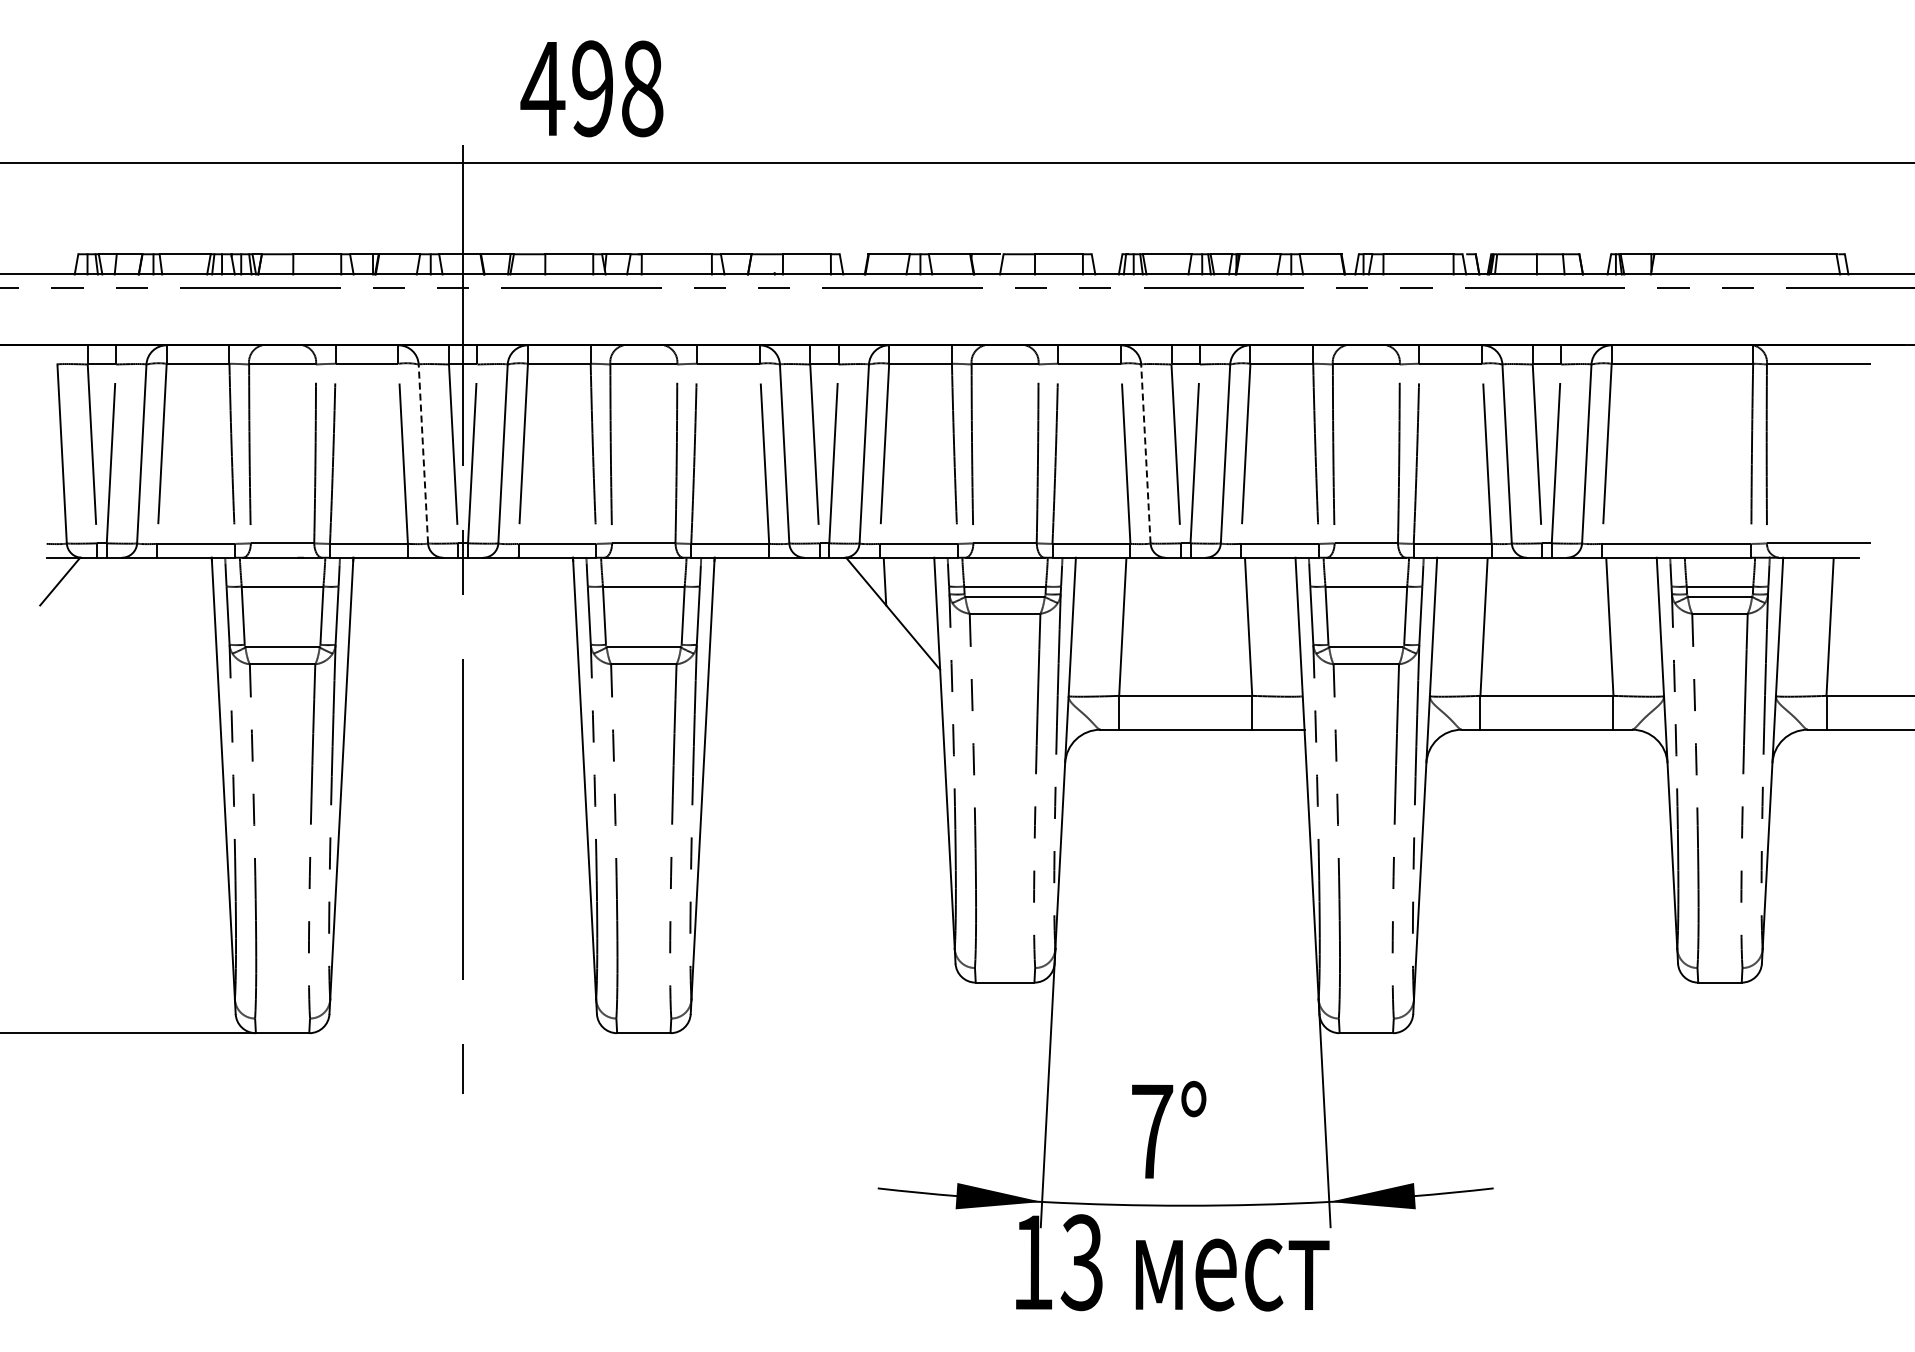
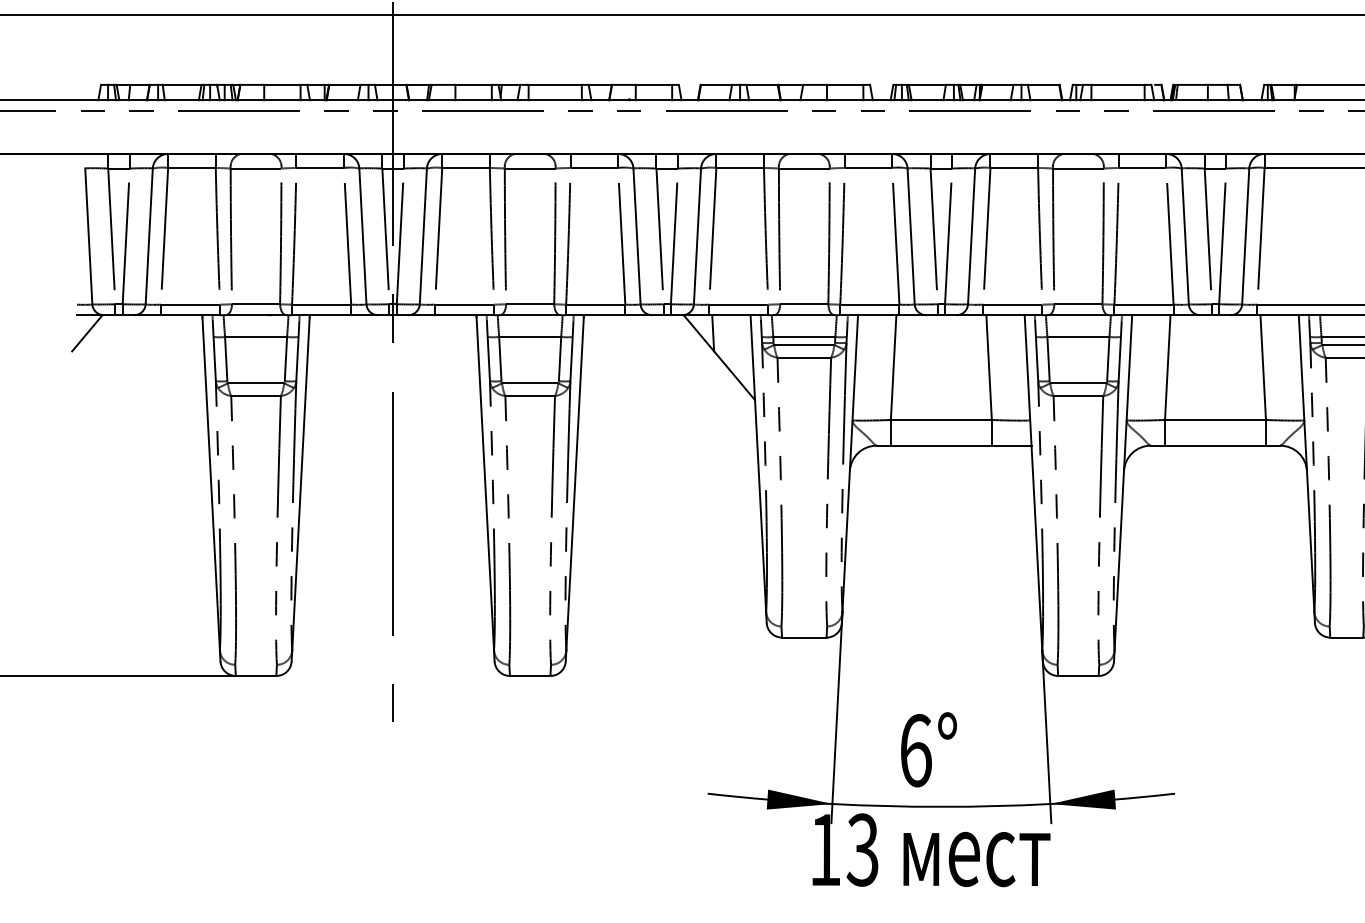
line: (423, 453) -> (363, 236), dashed -> solid
line: (1145, 453) -> (910, 236), dashed -> solid
text: (1152, 1131) -> (916, 750), 7° -> 6°

